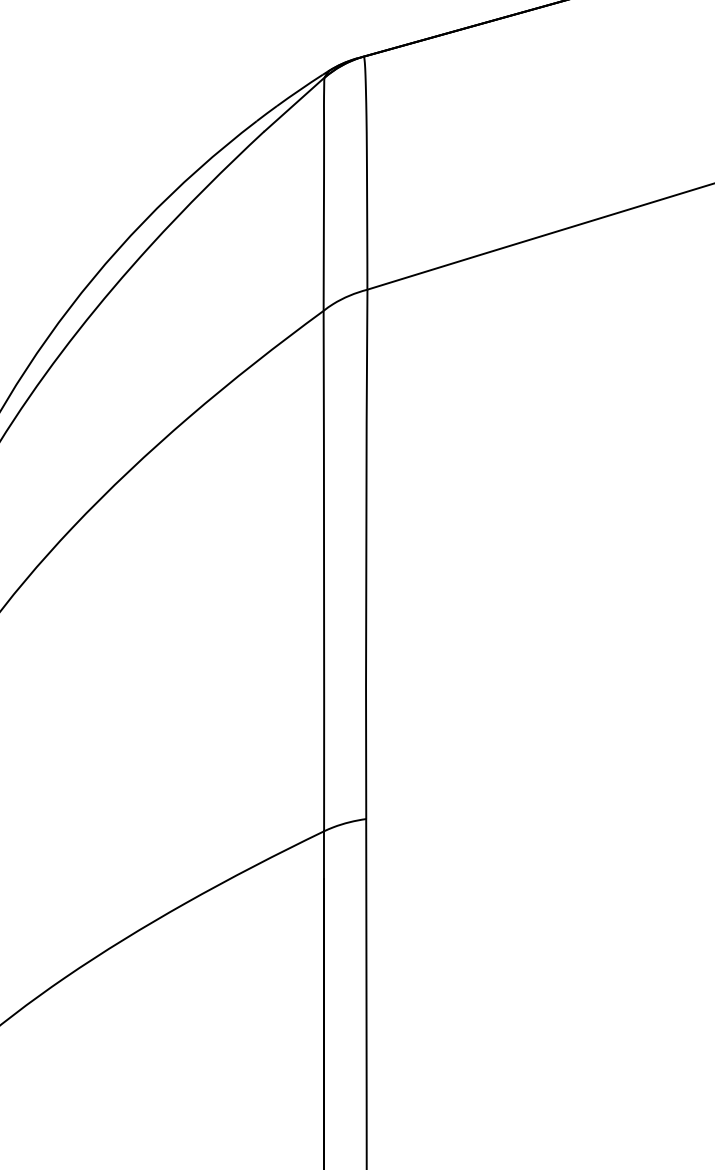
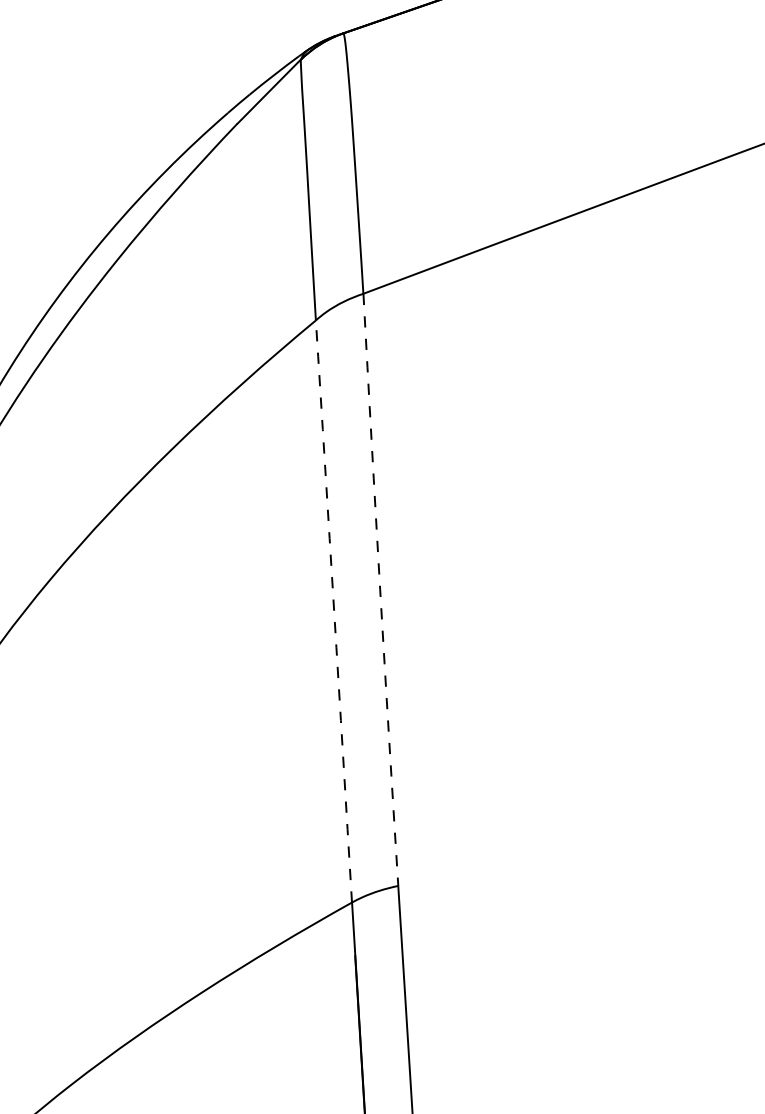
arc: (366, 554) -> (380, 590), solid -> dashed
arc: (324, 571) -> (334, 611), solid -> dashed

